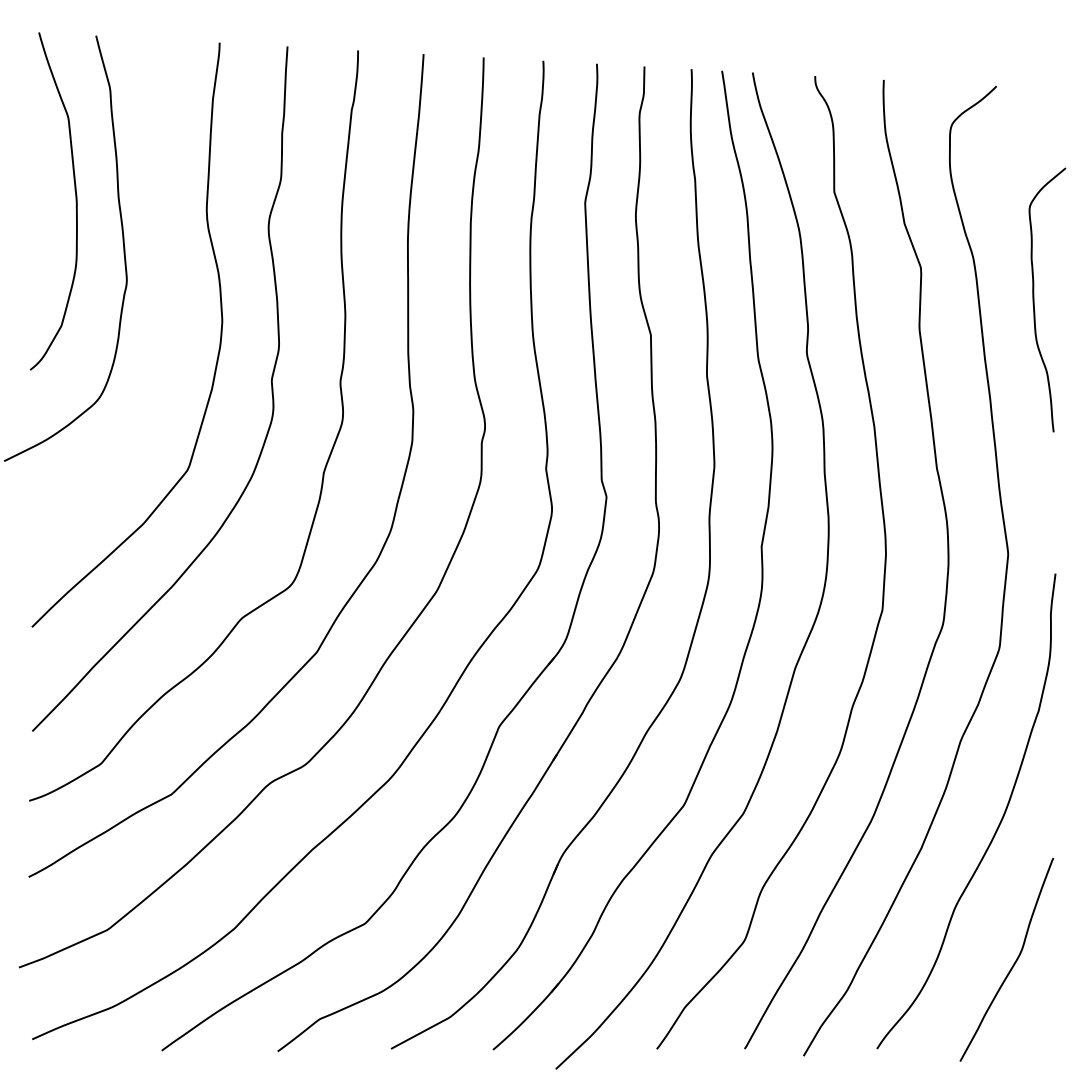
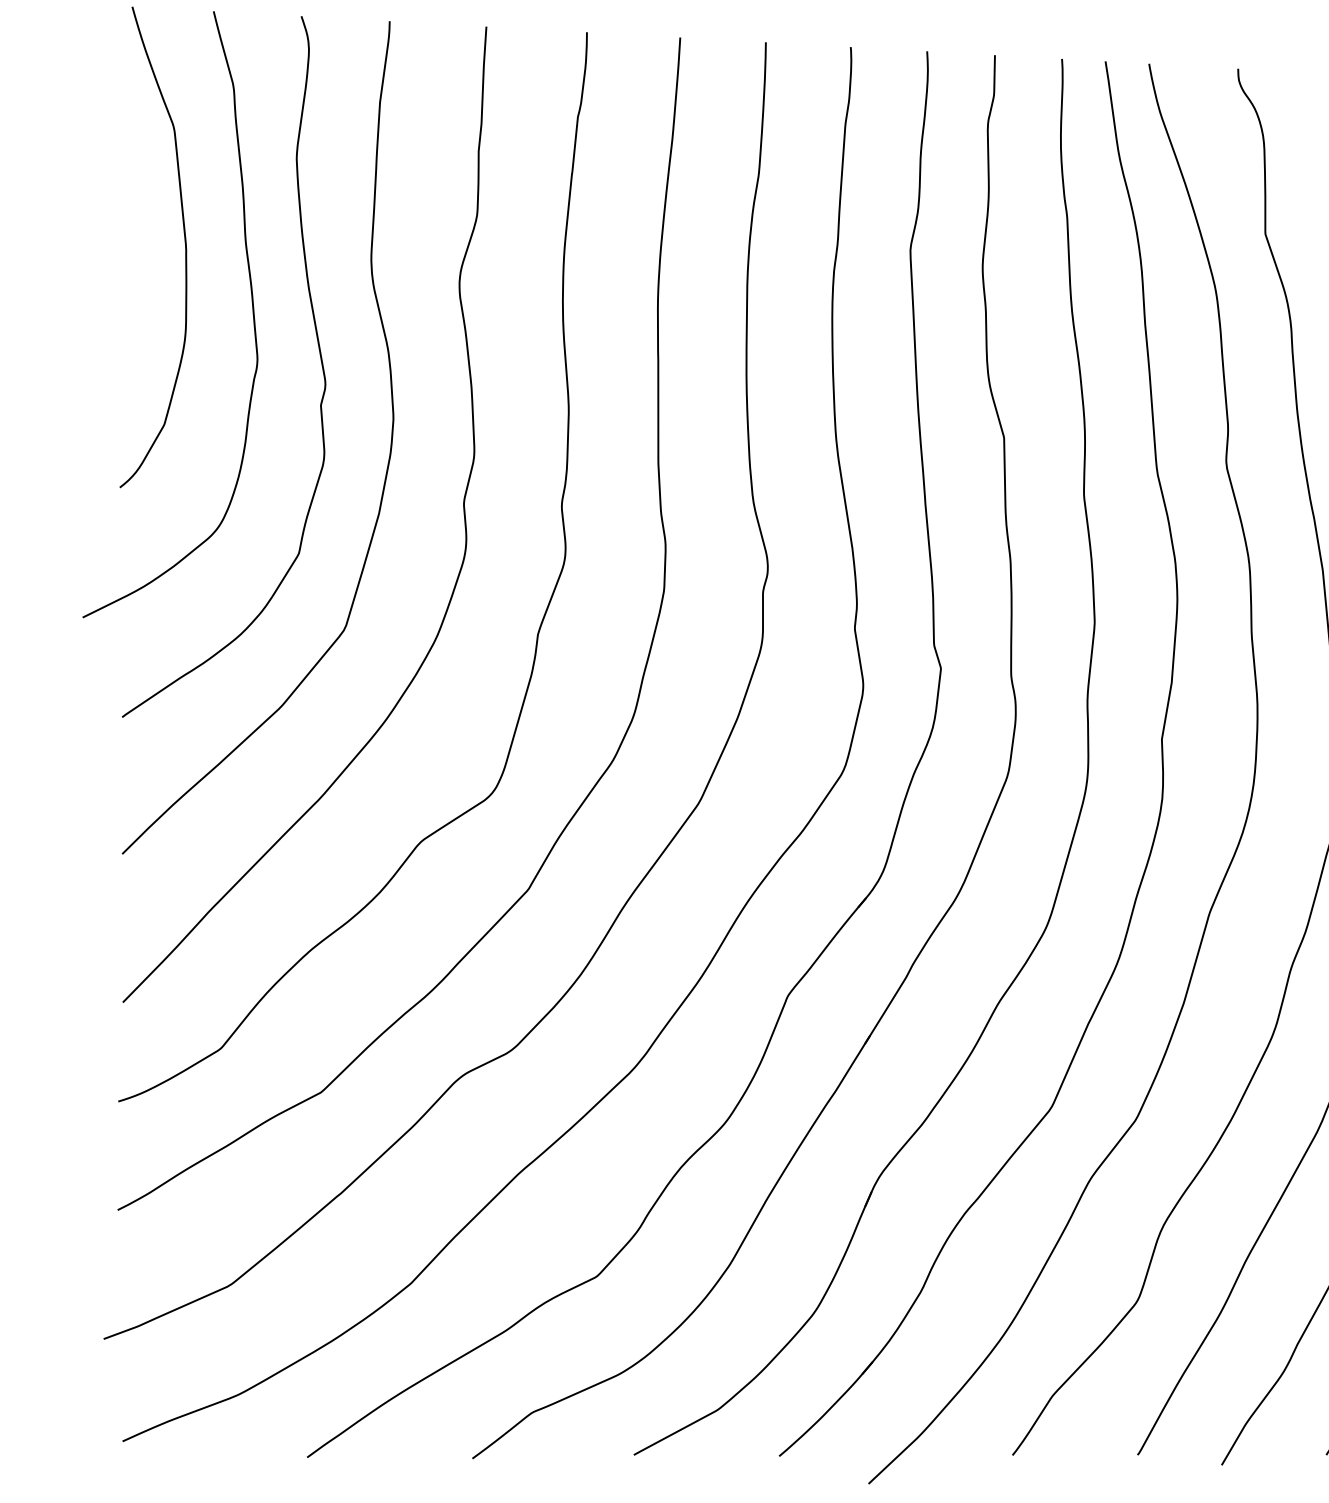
curve: (169, 273) -> (318, 350), added

